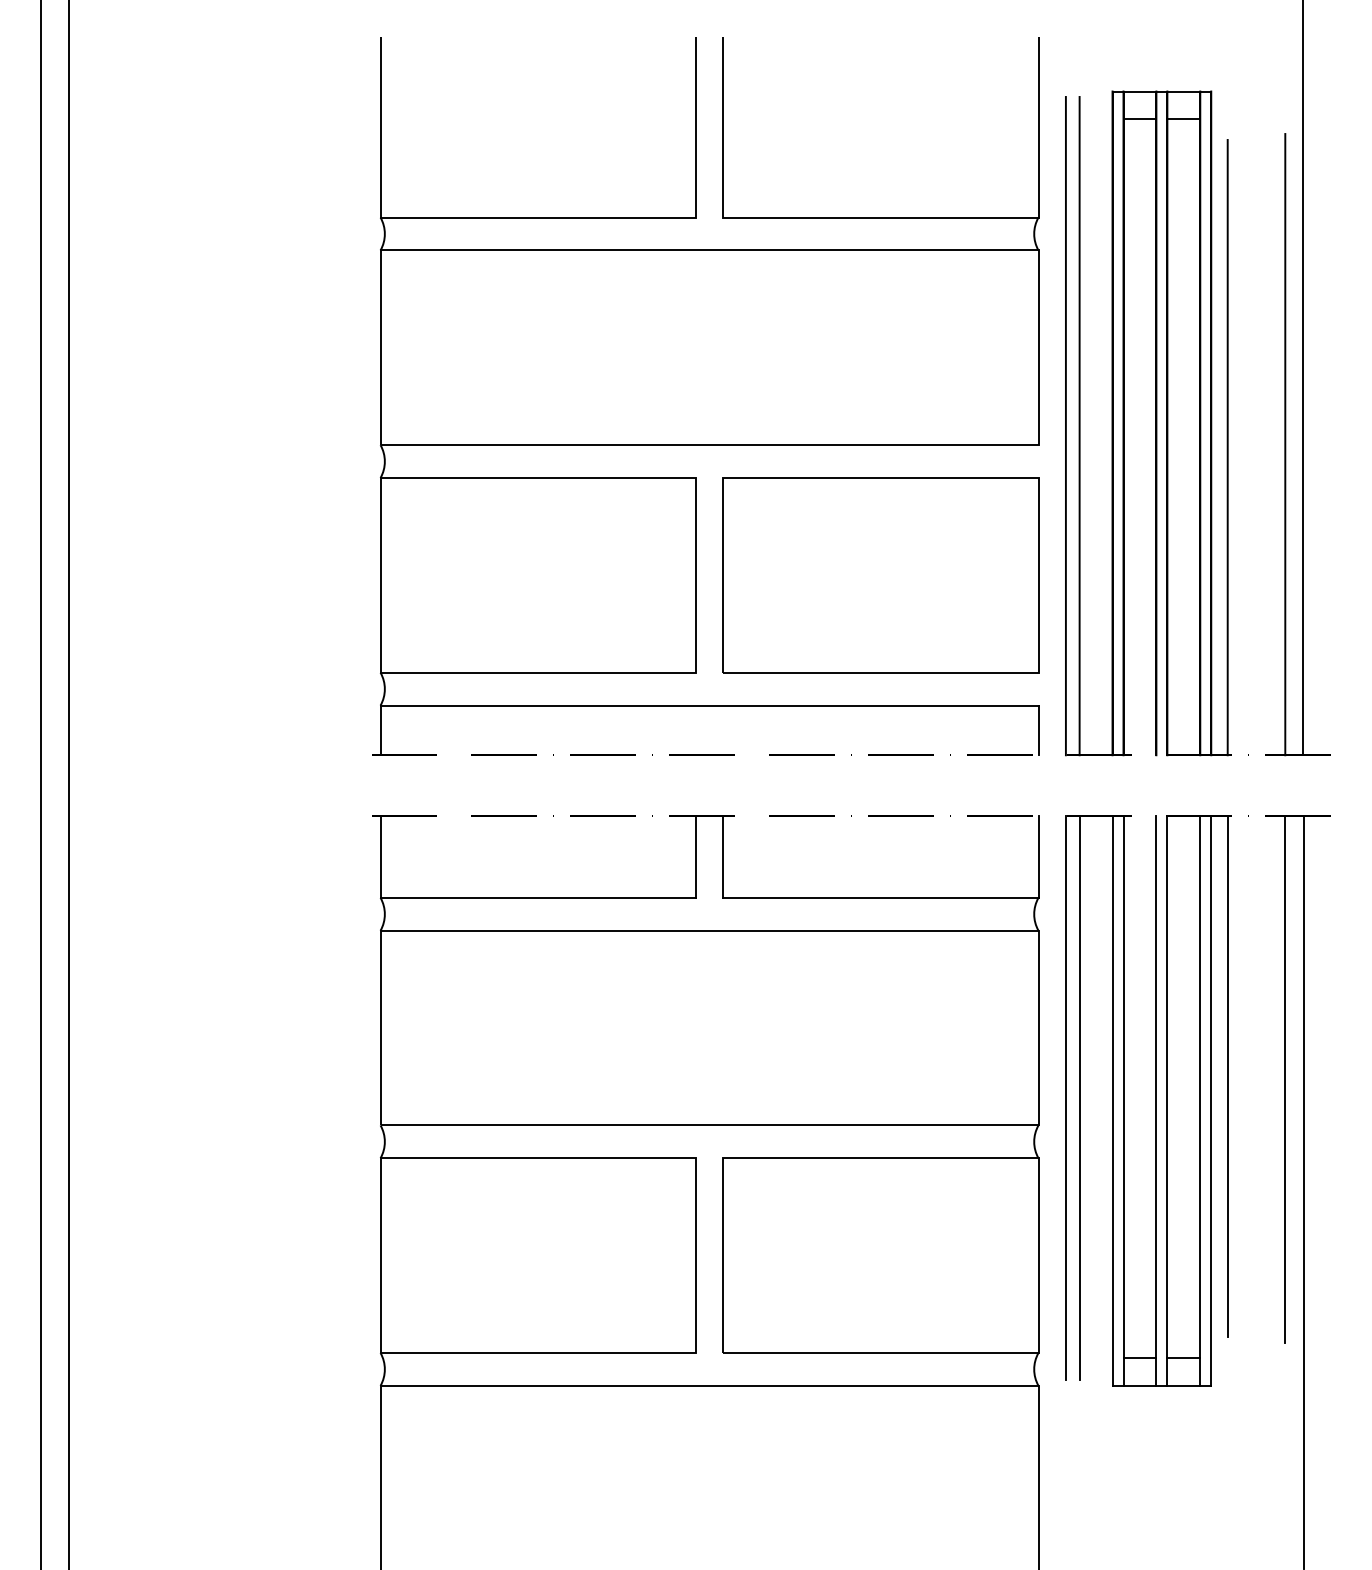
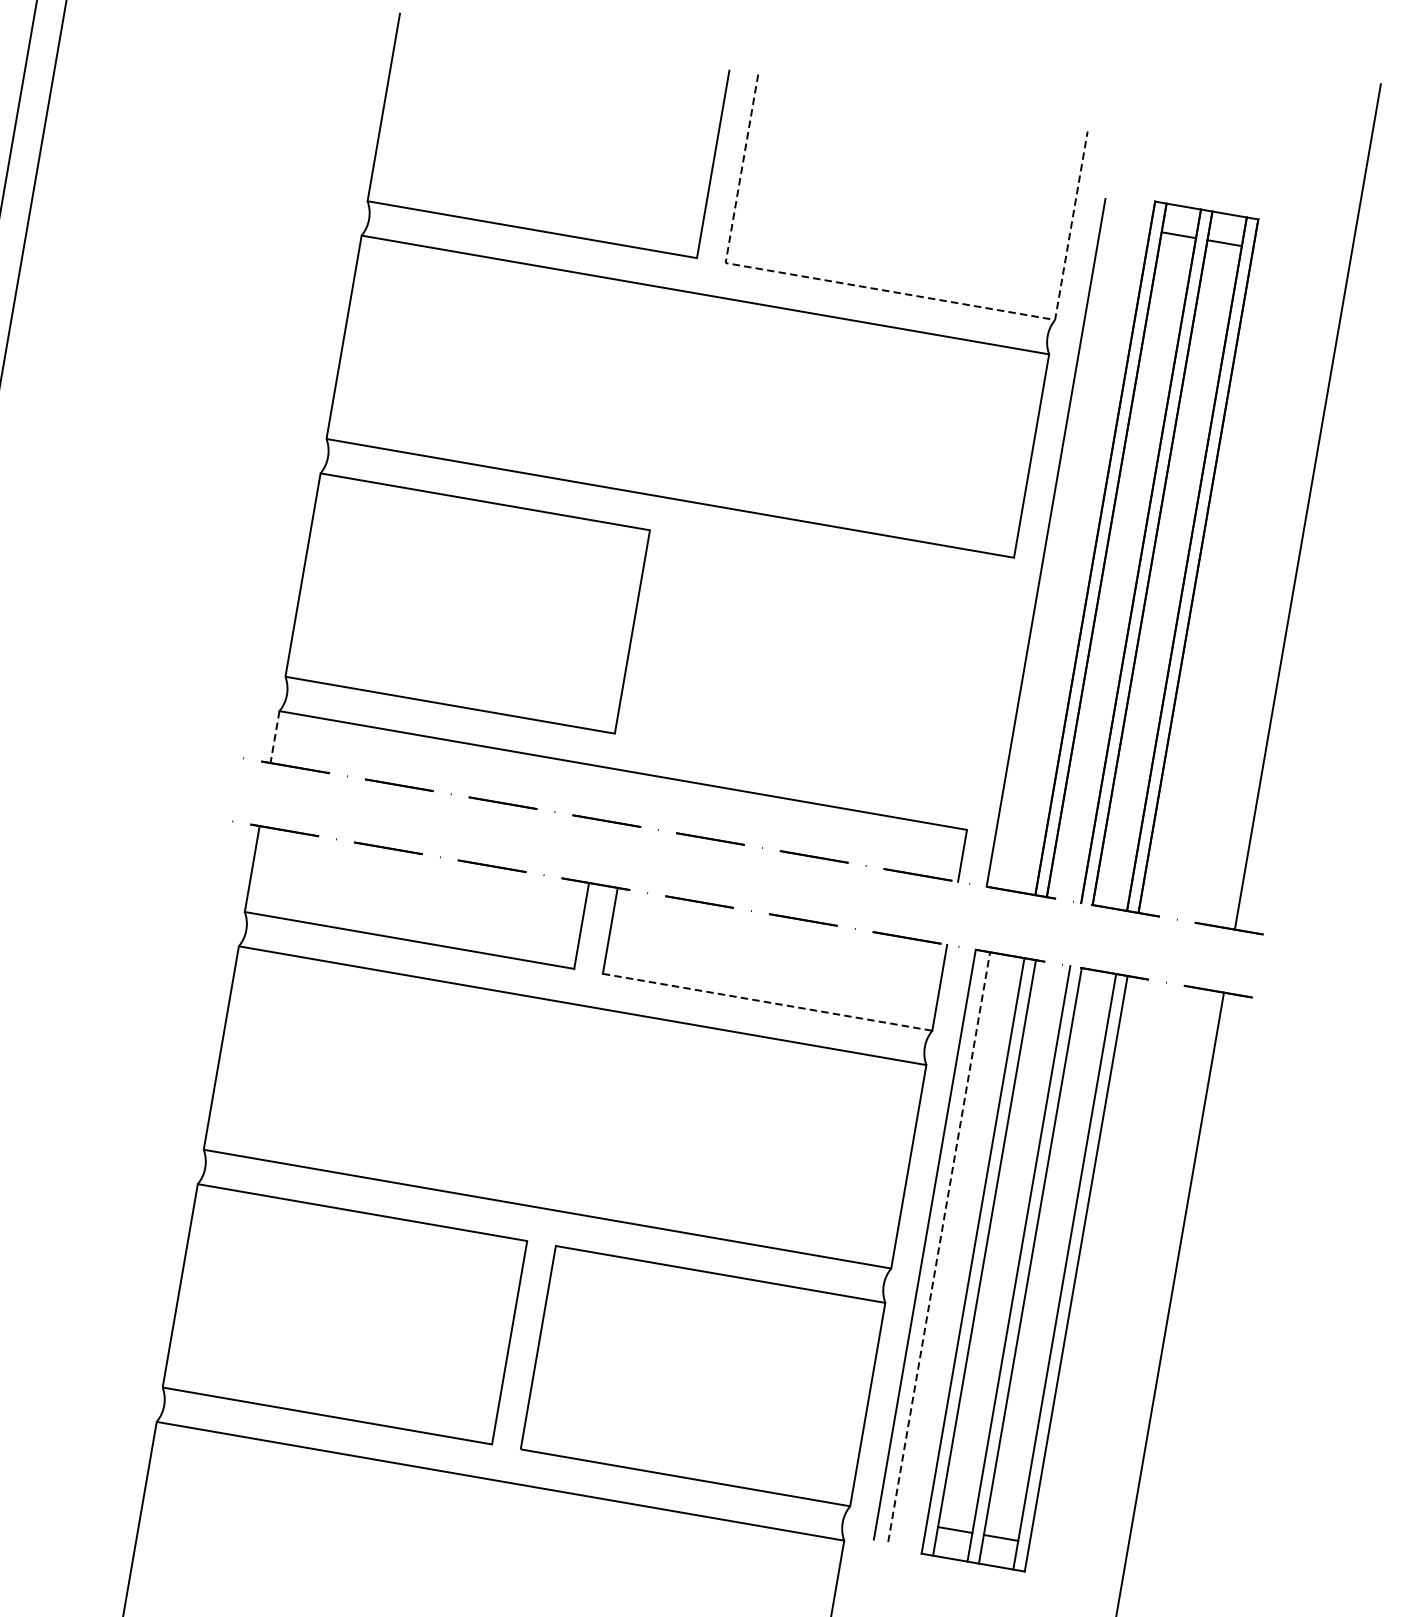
line: (880, 217) -> (889, 291), solid -> dashed
line: (1079, 425) -> (1060, 544), removed
line: (1285, 444) -> (1272, 601), removed
line: (1227, 447) -> (1211, 594), removed
part: (880, 575) -> (825, 665), removed
line: (380, 730) -> (274, 737), solid -> dashed
line: (880, 897) -> (767, 1001), solid -> dashed
line: (1227, 1076) -> (1097, 1251), removed
line: (1285, 1079) -> (1157, 1265), removed
line: (1079, 1097) -> (939, 1246), solid -> dashed

